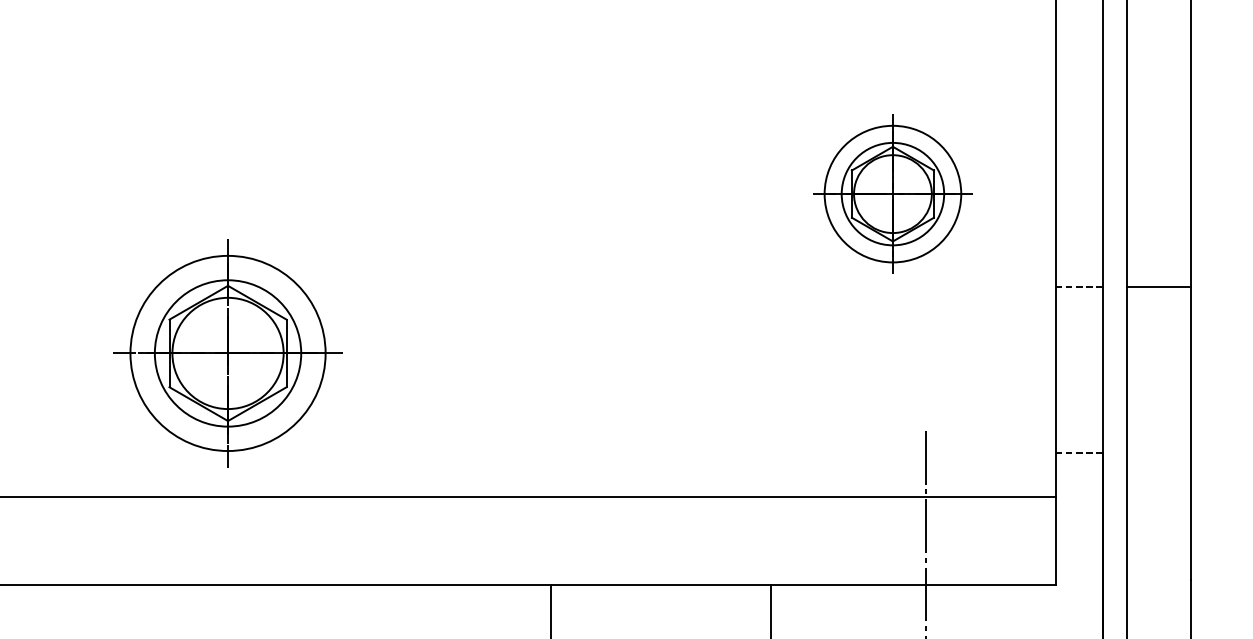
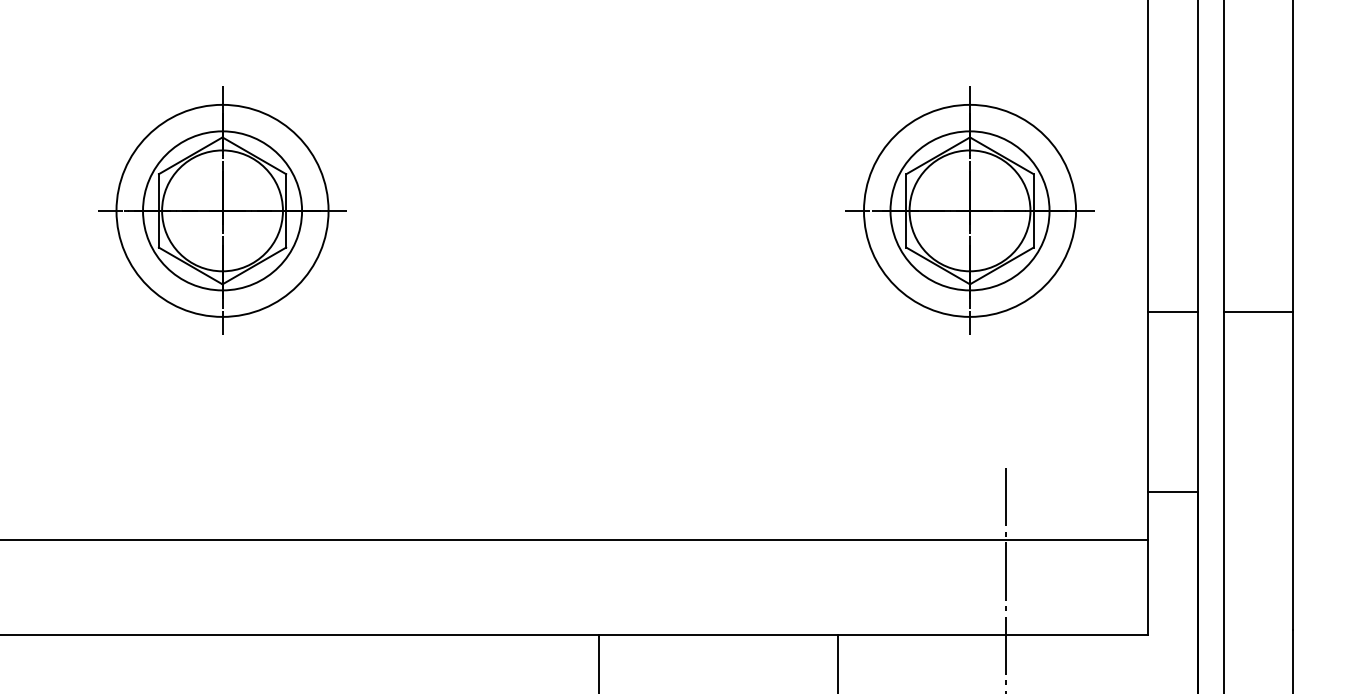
part: (892, 193) -> (969, 210), size x1.43
line: (1079, 286) -> (1172, 311), dashed -> solid
part: (228, 353) -> (222, 210), moved
line: (1079, 452) -> (1172, 491), dashed -> solid

